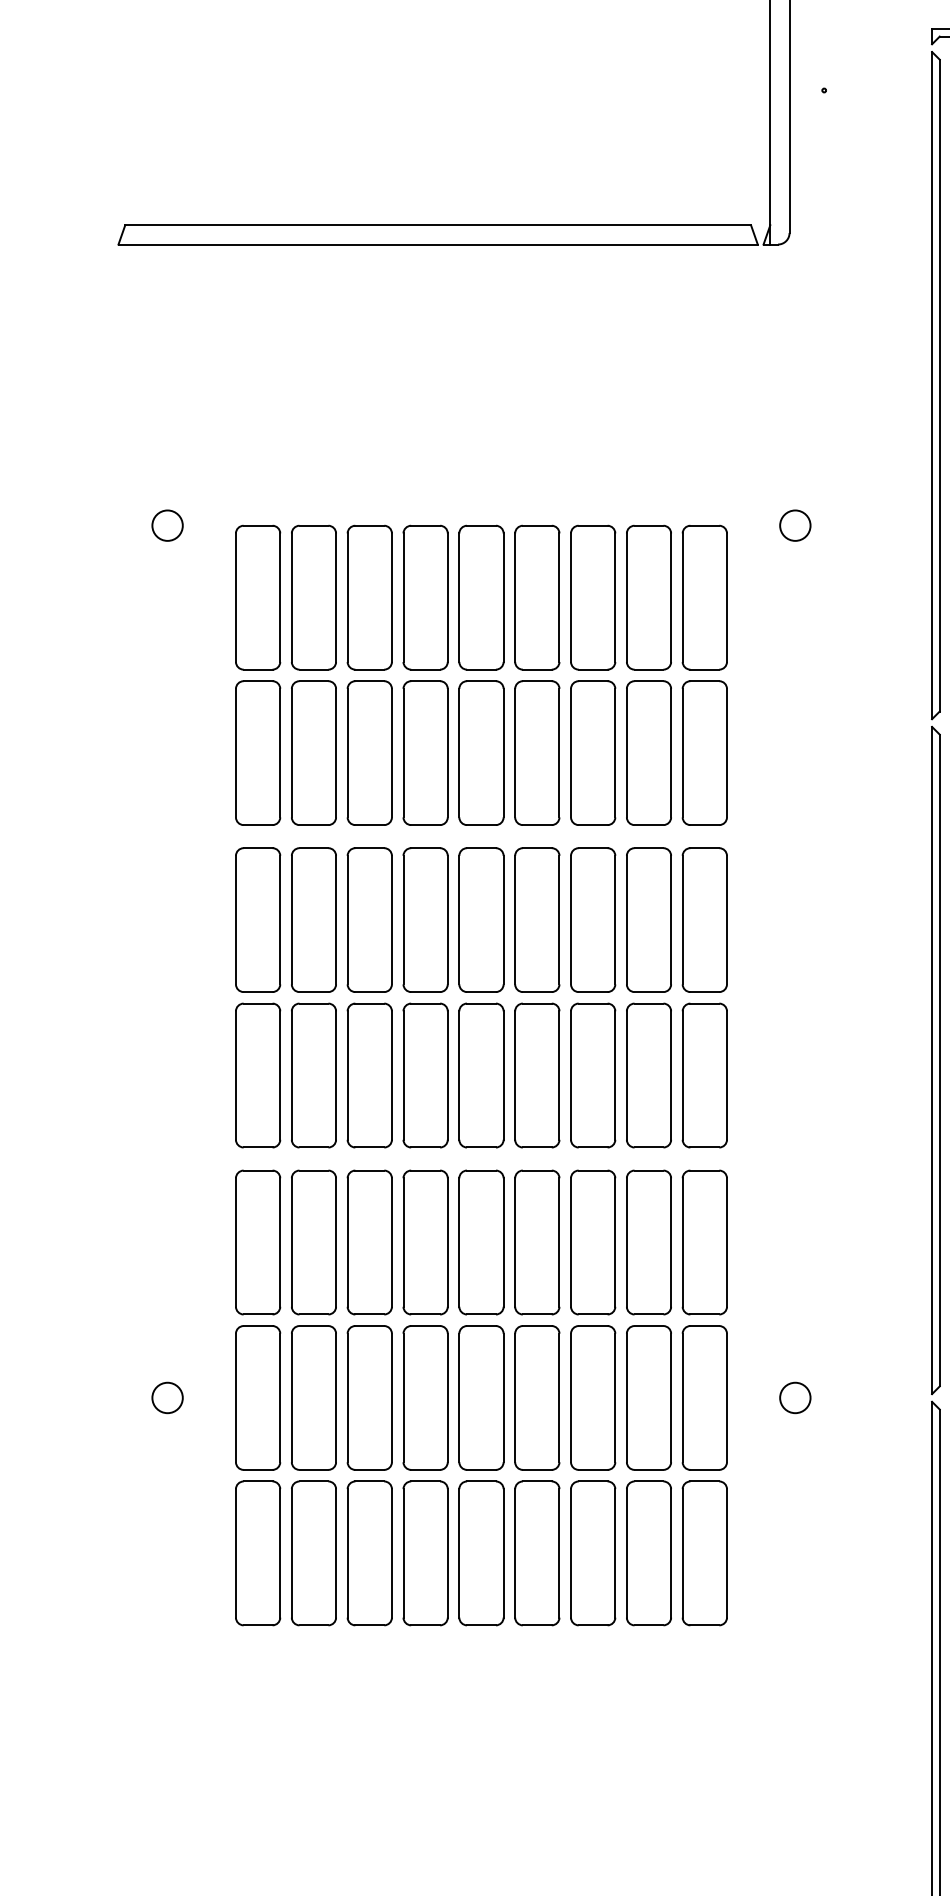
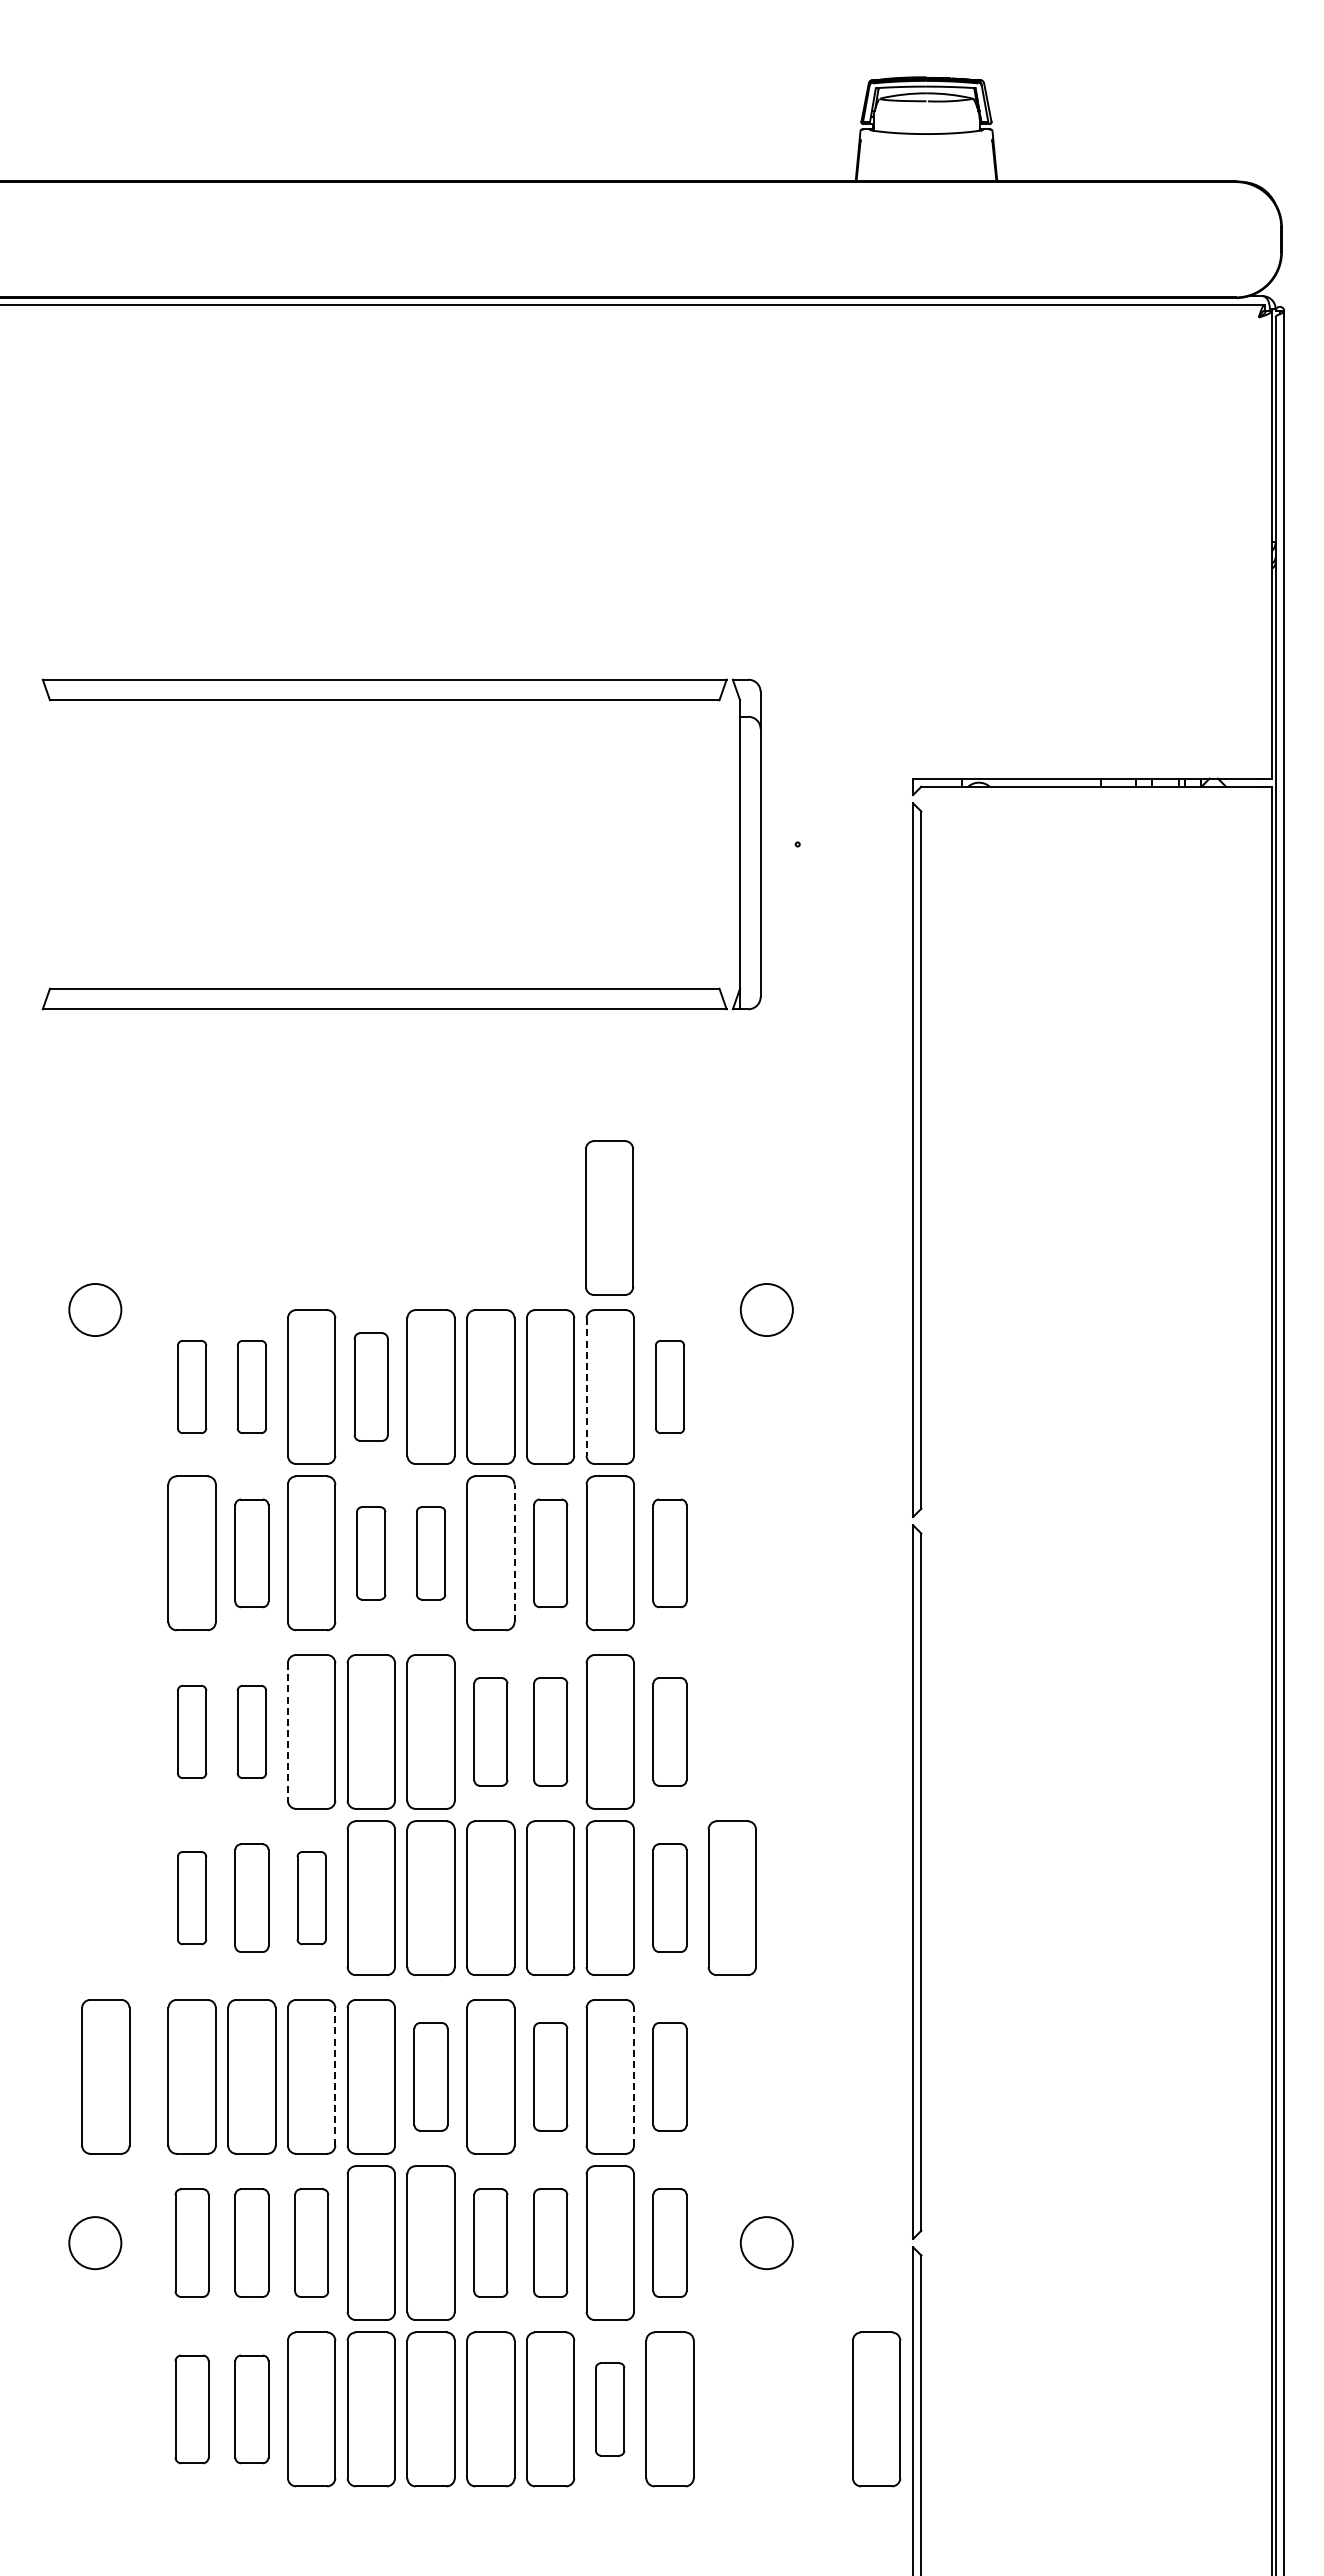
part: (648, 439) -> (609, 1217), added
circle: (167, 525) -> (95, 1309), size x1.6
circle: (795, 525) -> (766, 1309), size x1.6
part: (257, 597) -> (191, 1386), size x0.6
part: (313, 597) -> (251, 1386), size x0.6
part: (424, 597) -> (370, 1386), size x0.7
part: (704, 597) -> (669, 1386), size x0.6
line: (626, 598) -> (586, 1387), solid -> dashed
part: (313, 753) -> (251, 1553), size x0.7
part: (424, 753) -> (370, 1553), size x0.6
part: (480, 753) -> (430, 1553), size x0.6
line: (559, 753) -> (514, 1553), solid -> dashed
part: (593, 753) -> (550, 1553), size x0.7
part: (704, 753) -> (669, 1553), size x0.7
part: (257, 919) -> (191, 1731), size x0.6
part: (313, 919) -> (251, 1731), size x0.6
line: (347, 919) -> (287, 1731), solid -> dashed
part: (537, 919) -> (490, 1731), size x0.7
part: (593, 919) -> (550, 1731), size x0.7
part: (704, 919) -> (669, 1731), size x0.7
part: (257, 1074) -> (191, 1897), size x0.6
part: (313, 1074) -> (251, 1897), size x0.7
part: (369, 1074) -> (311, 1897), size x0.6
part: (704, 1074) -> (669, 1897), size x0.7
part: (762, 1074) -> (731, 1897), added
part: (177, 1242) -> (105, 2076), added
line: (392, 1242) -> (335, 2076), solid -> dashed
part: (480, 1242) -> (430, 2076), size x0.7
part: (593, 1242) -> (550, 2076), size x0.7
line: (670, 1242) -> (633, 2076), solid -> dashed
part: (704, 1242) -> (669, 2076), size x0.7
circle: (167, 1397) -> (95, 2242), size x1.6
part: (257, 1397) -> (191, 2242), size x0.7
part: (313, 1397) -> (251, 2242), size x0.7
part: (369, 1397) -> (311, 2242), size x0.7
part: (537, 1397) -> (490, 2242), size x0.7
part: (593, 1397) -> (550, 2242), size x0.7
part: (704, 1397) -> (669, 2242), size x0.7
circle: (795, 1397) -> (766, 2242), size x1.6
part: (257, 1553) -> (191, 2409), size x0.7
part: (313, 1553) -> (251, 2409), size x0.7
part: (648, 1553) -> (609, 2409), size x0.6
part: (897, 1553) -> (876, 2409), added

